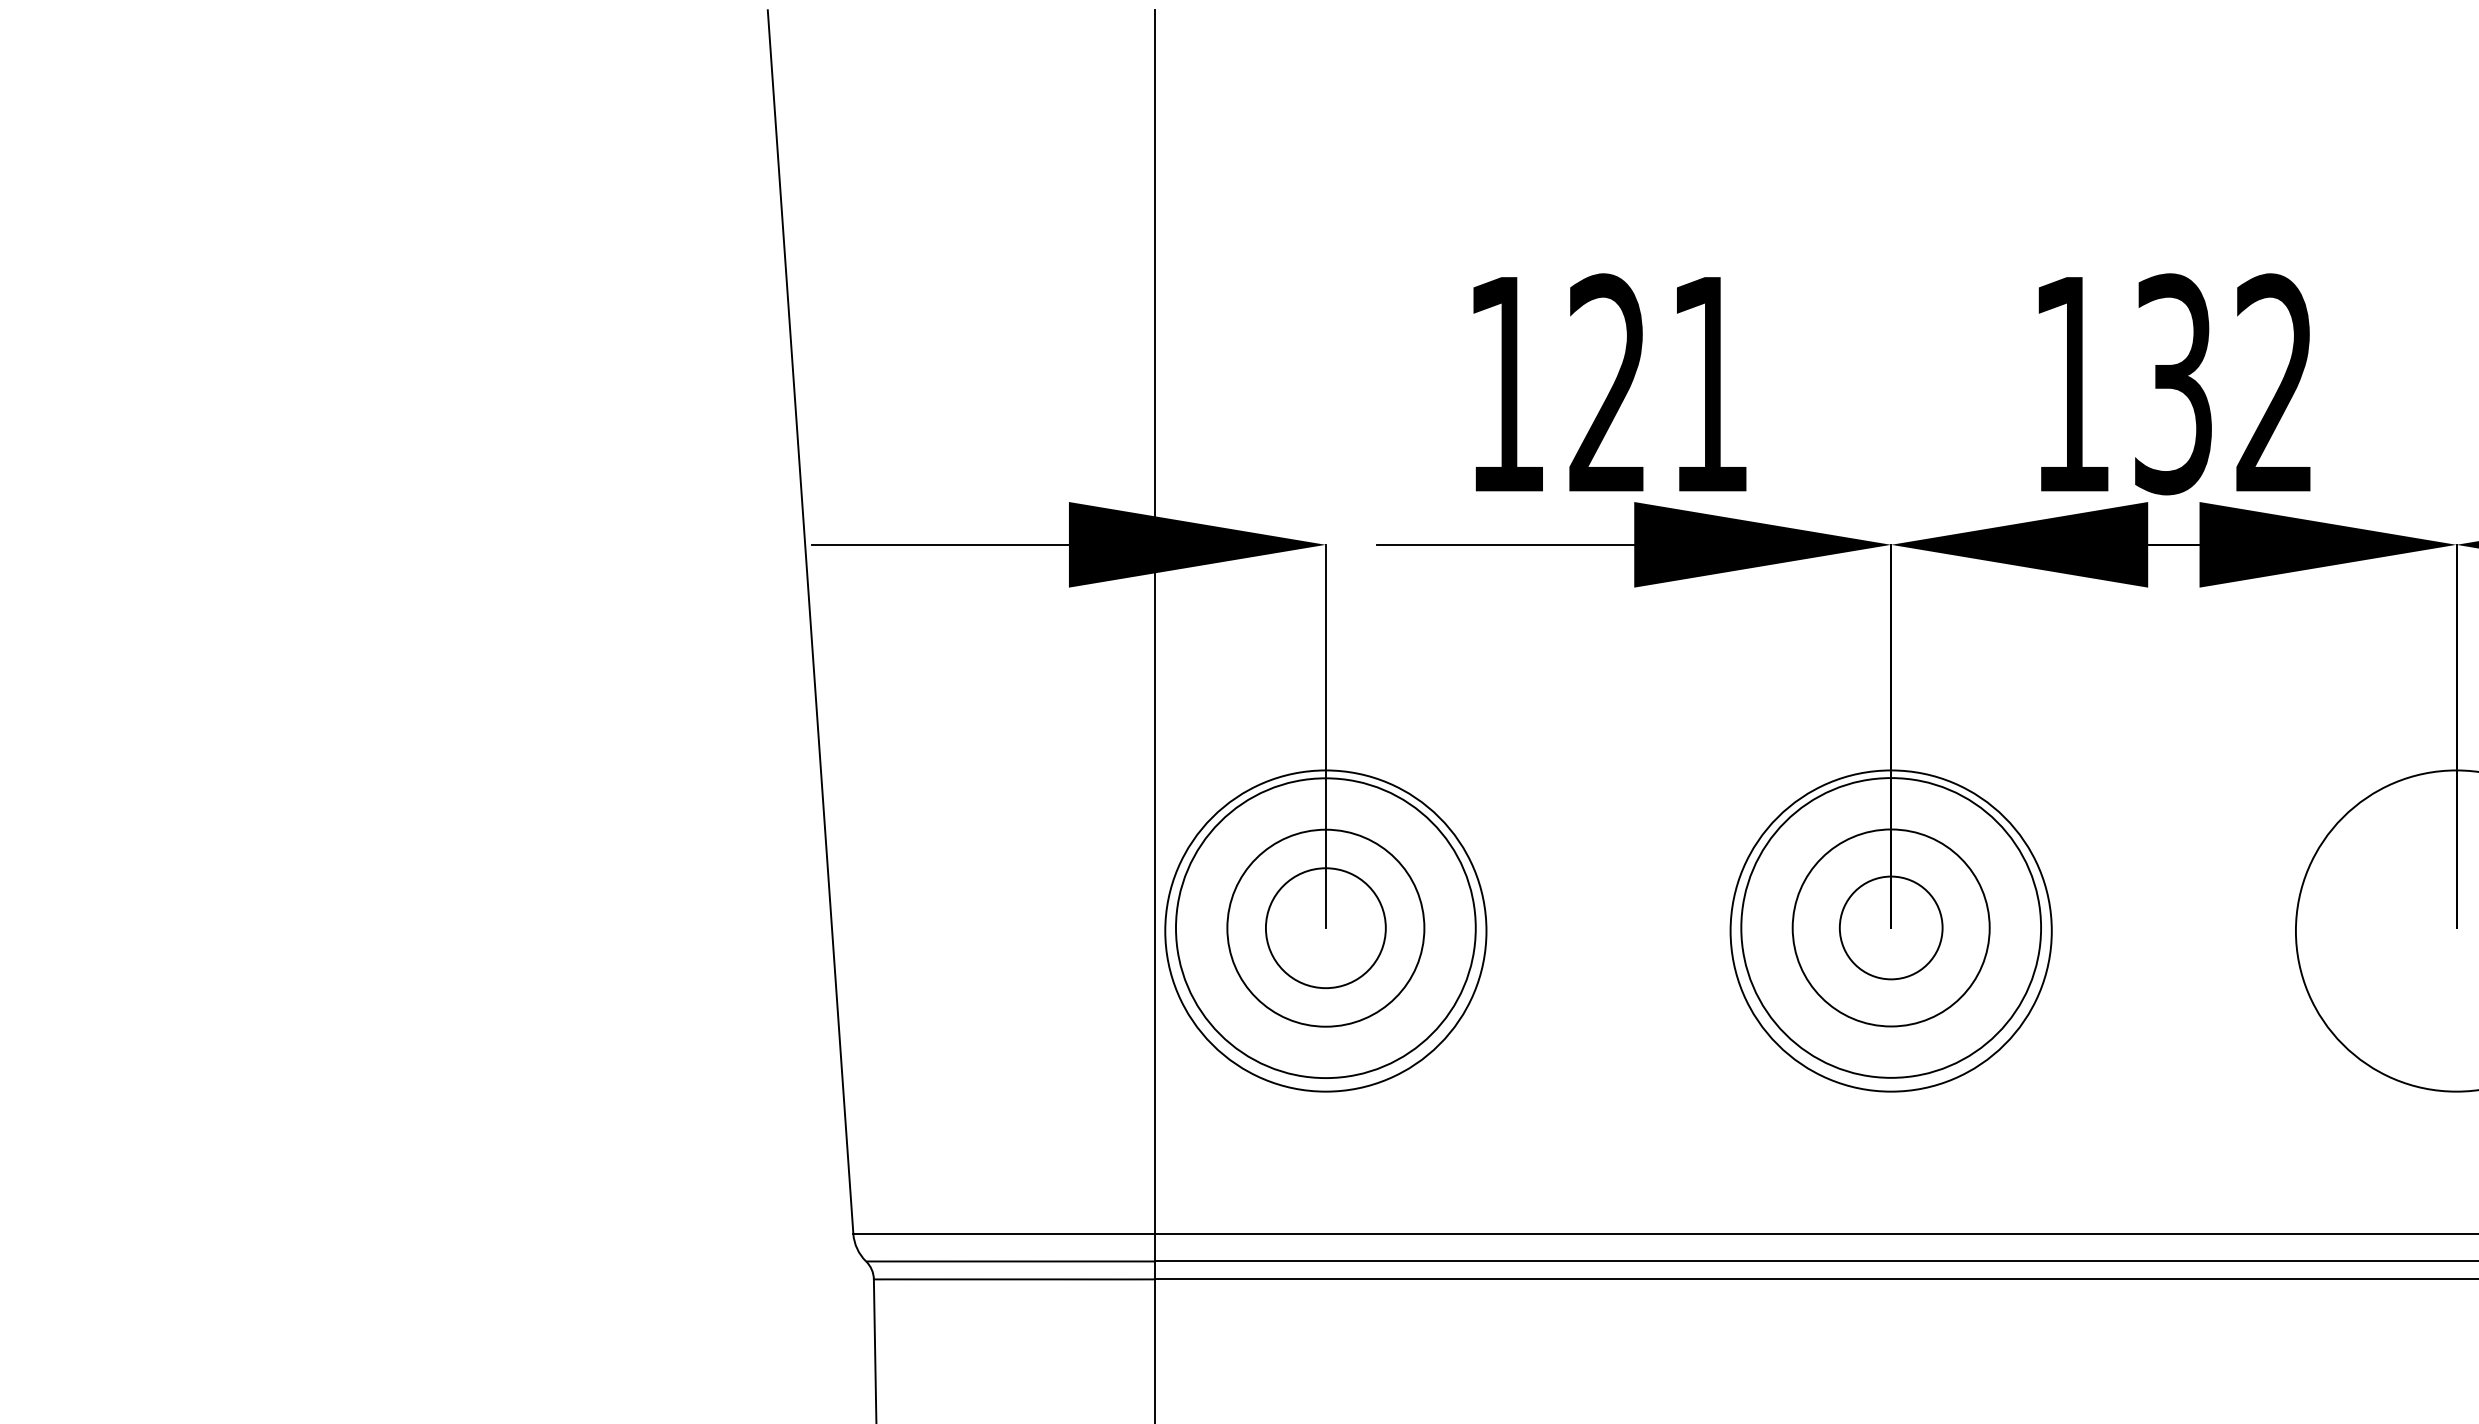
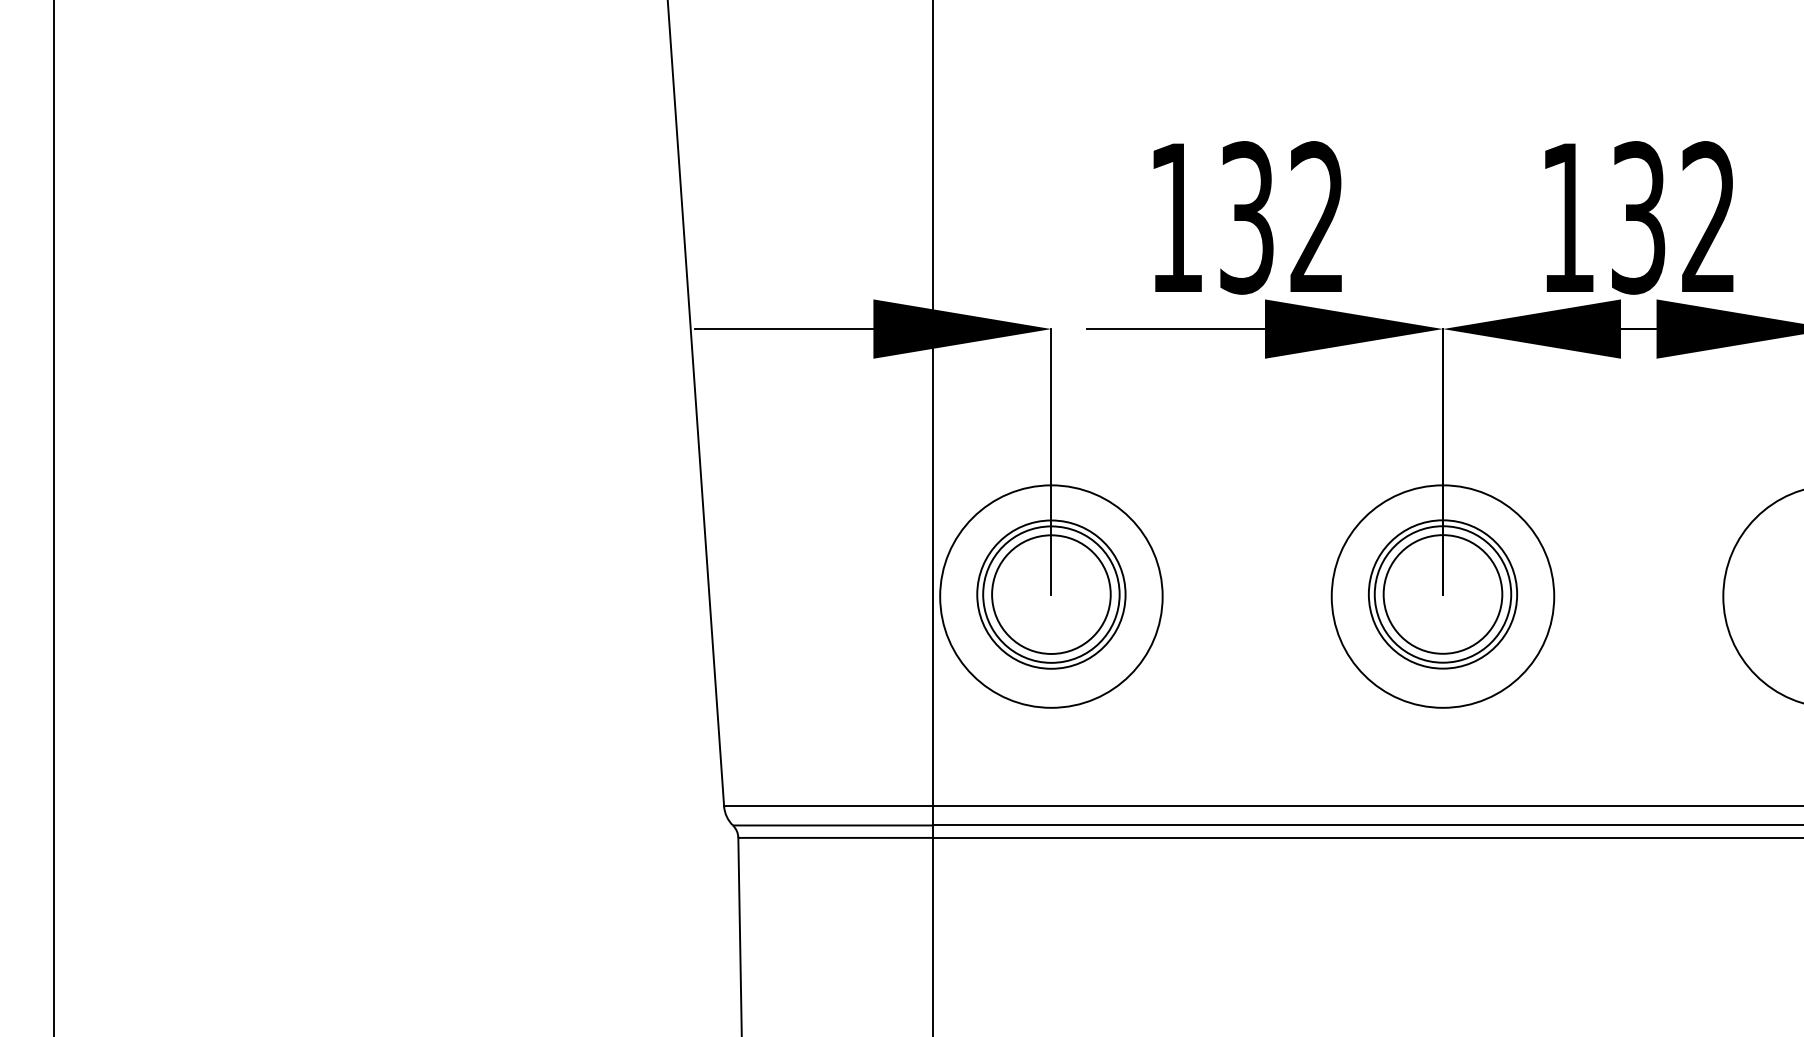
text: (1658, 383) -> (1281, 217), 121 -> 132
circle: (1326, 928) -> (1051, 594), size x0.71
circle: (1326, 928) -> (1051, 594), size x1.43
circle: (1890, 928) -> (1442, 594), size x0.71
circle: (1890, 928) -> (1442, 594), size x1.67

